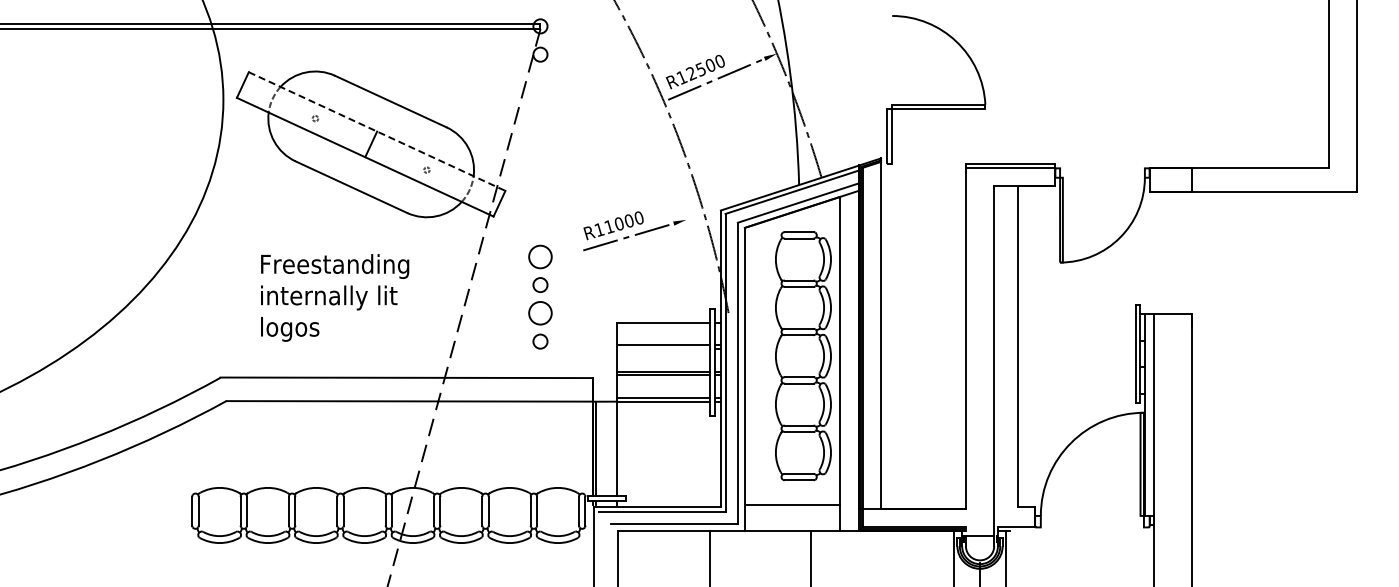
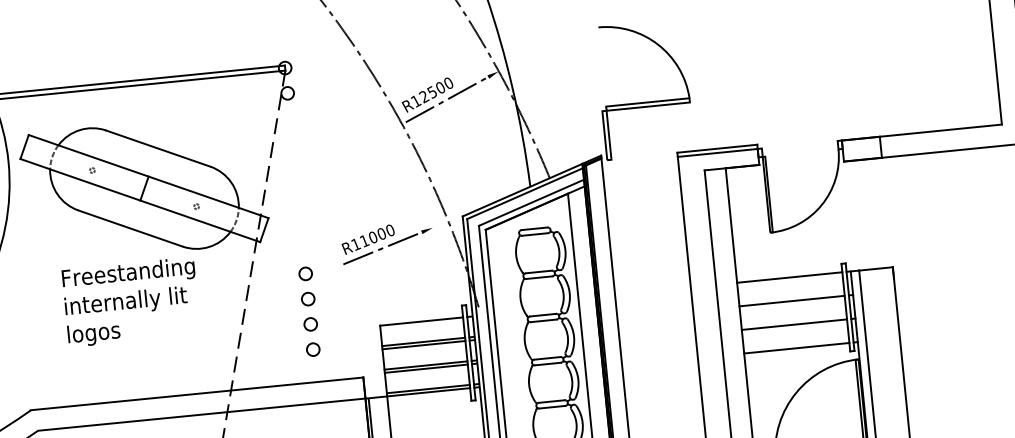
line: (377, 131) -> (148, 176), dashed -> solid
circle: (540, 256) -> (305, 273), size x0.62
text: (335, 297) -> (131, 301), moved
circle: (540, 313) -> (310, 324), size x0.62
line: (1076, 314) -> (789, 277), added
line: (1076, 340) -> (791, 300), added
line: (663, 348) -> (423, 344), added
line: (1076, 367) -> (794, 324), added
line: (1076, 393) -> (796, 348), added

